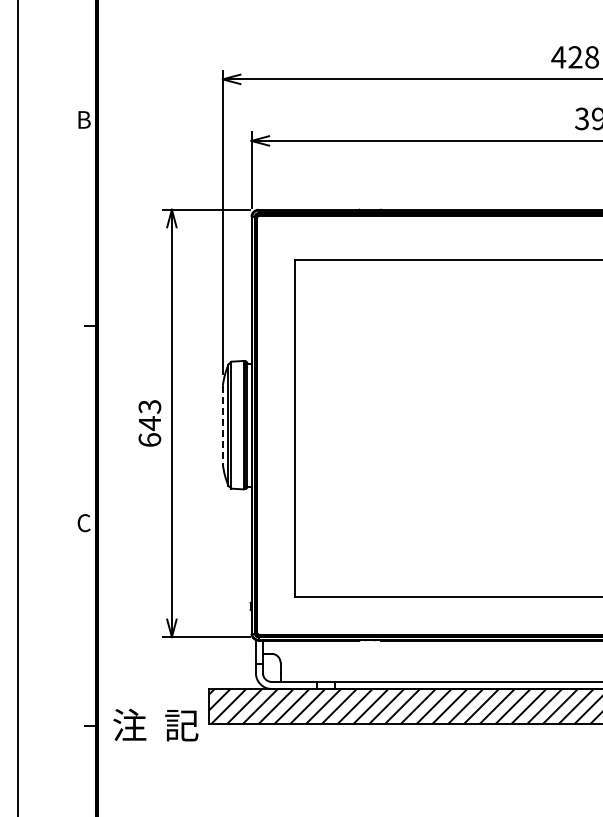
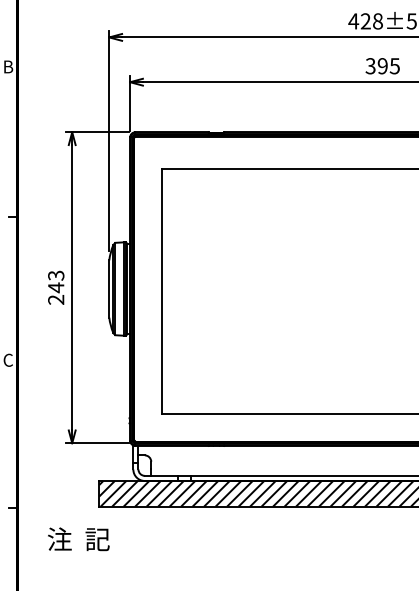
line: (222, 425) -> (109, 289), dashed -> solid
text: (149, 439) -> (55, 299), 643 -> 243
text: (155, 724) -> (78, 538), moved

